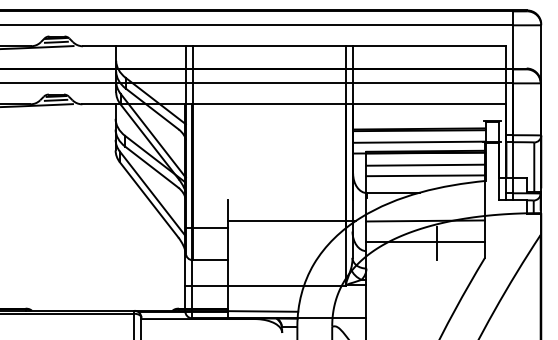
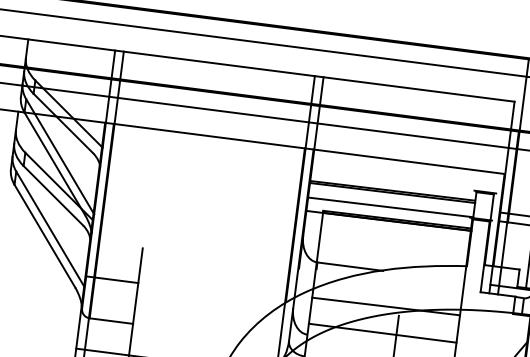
line: (425, 164) -> (394, 236), removed
line: (425, 175) -> (393, 249), removed
line: (291, 220) -> (218, 284), removed

